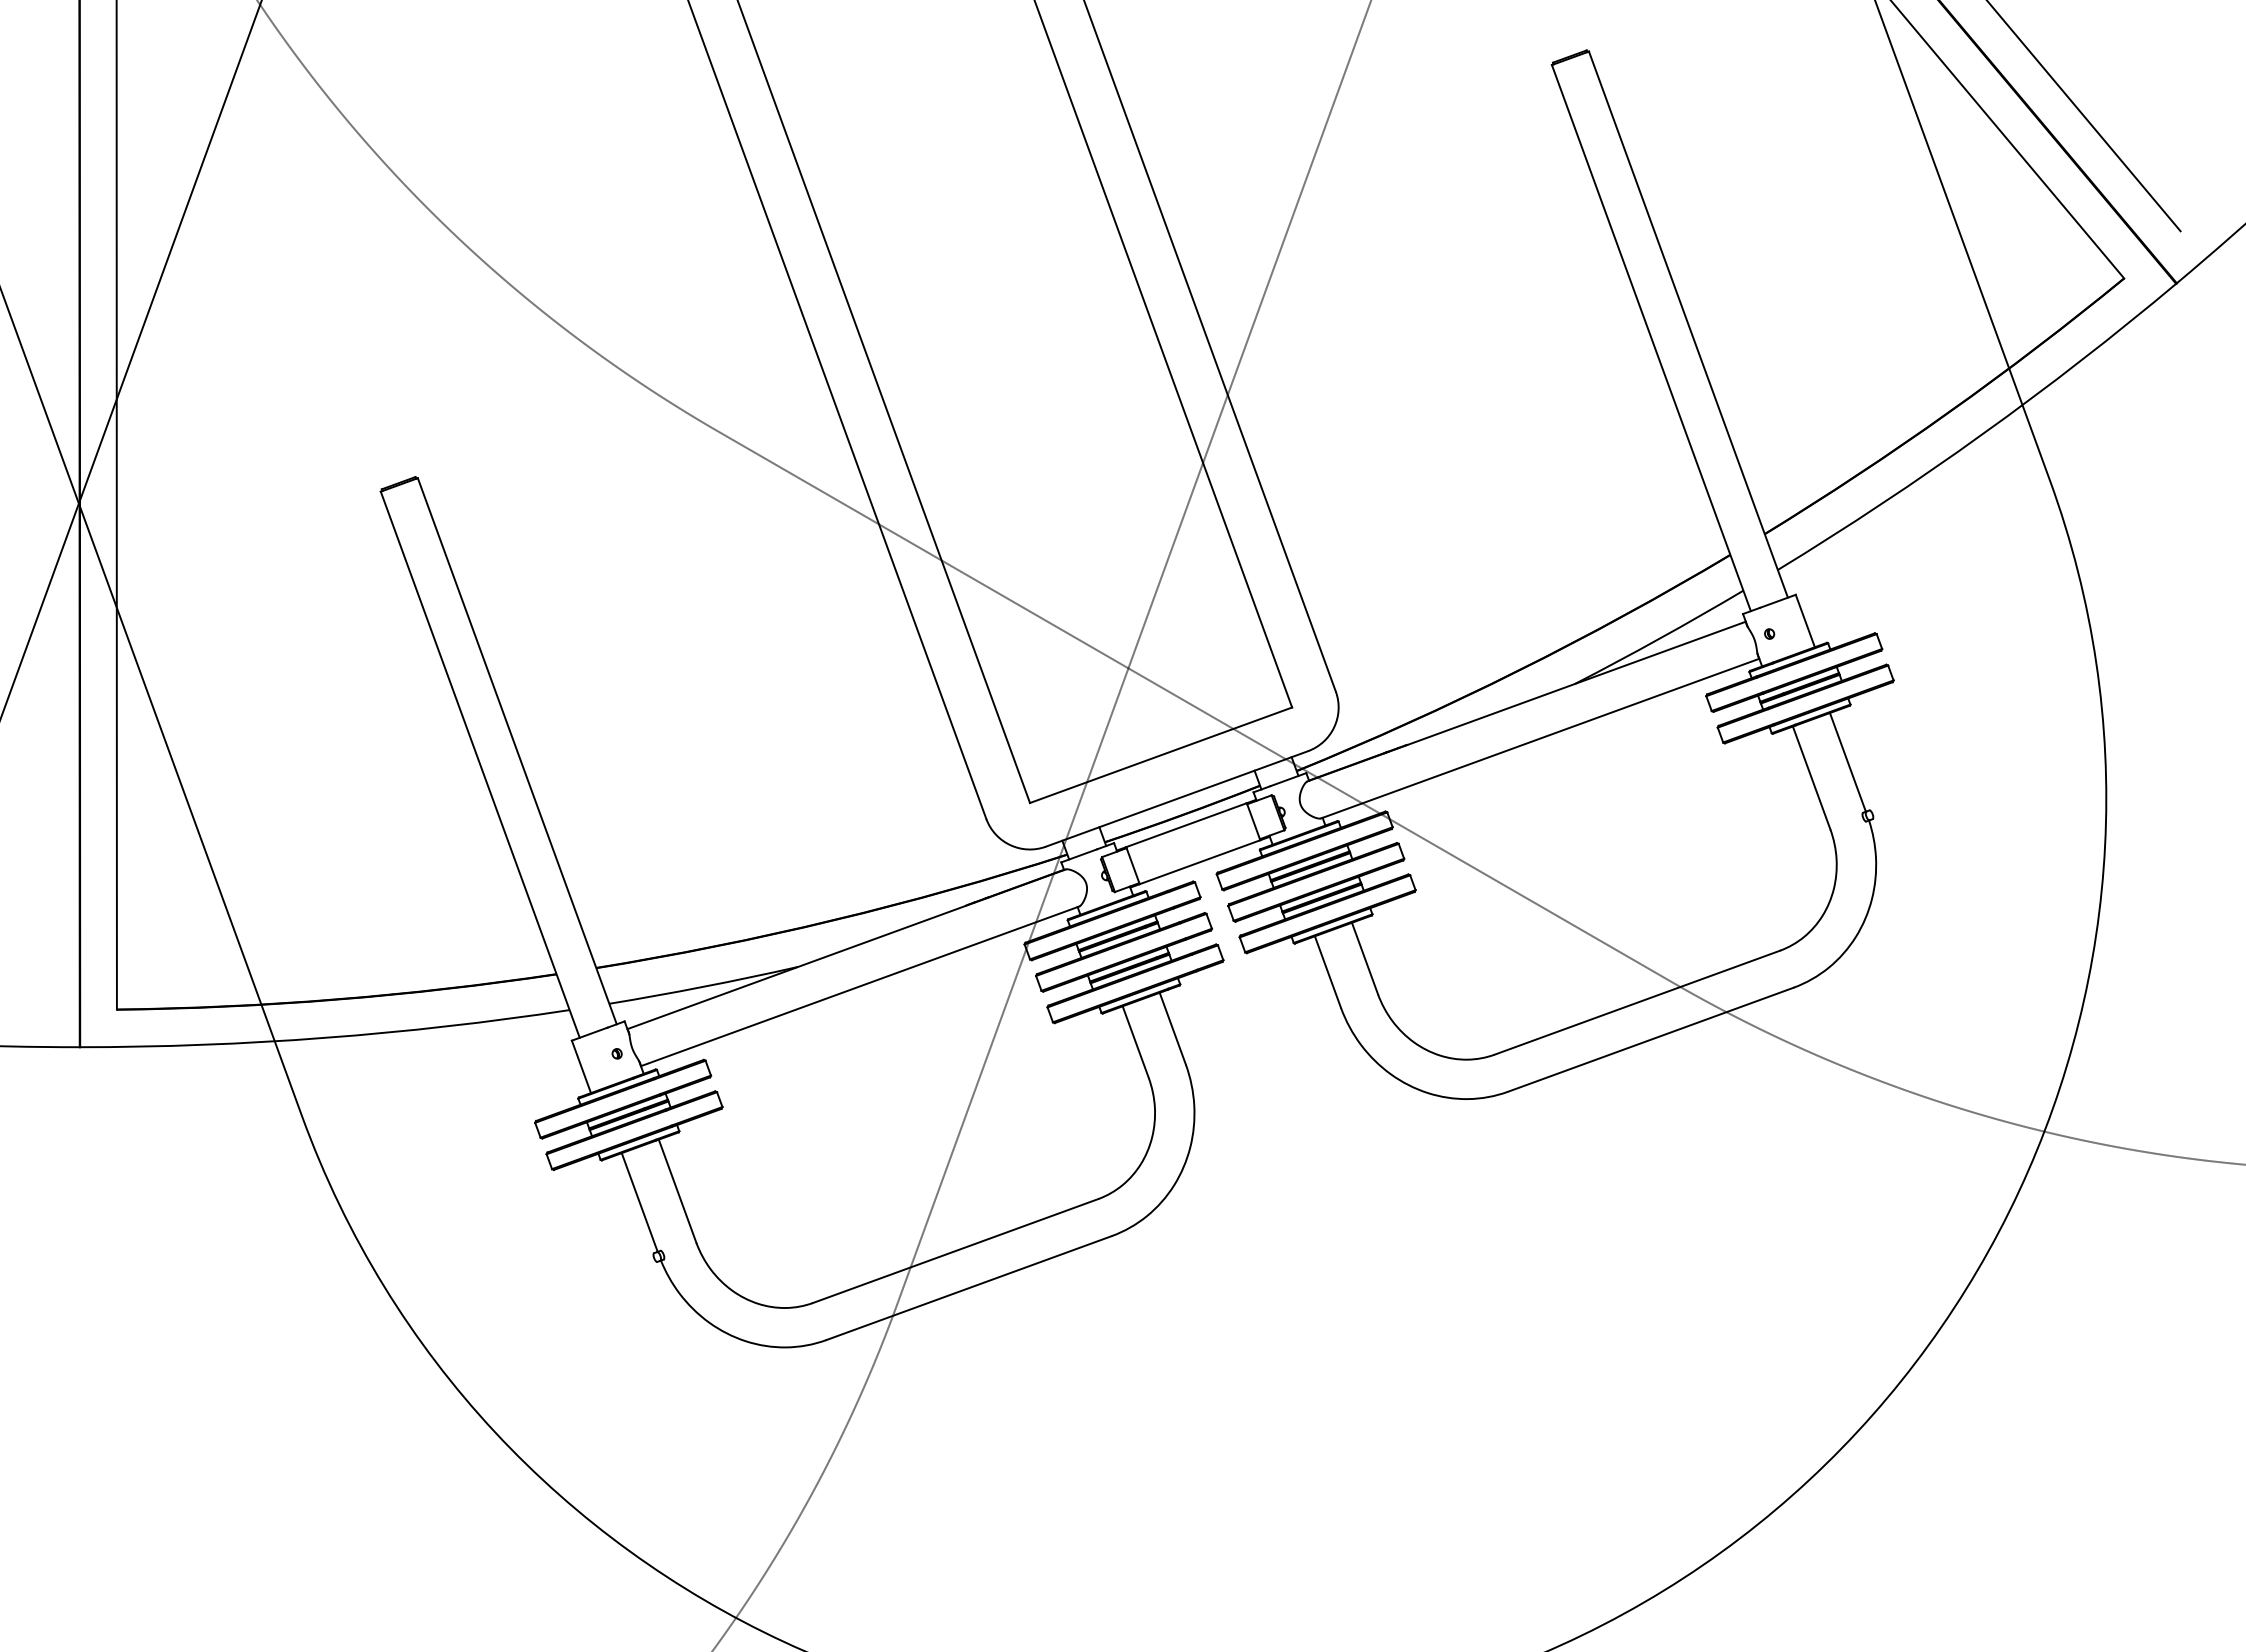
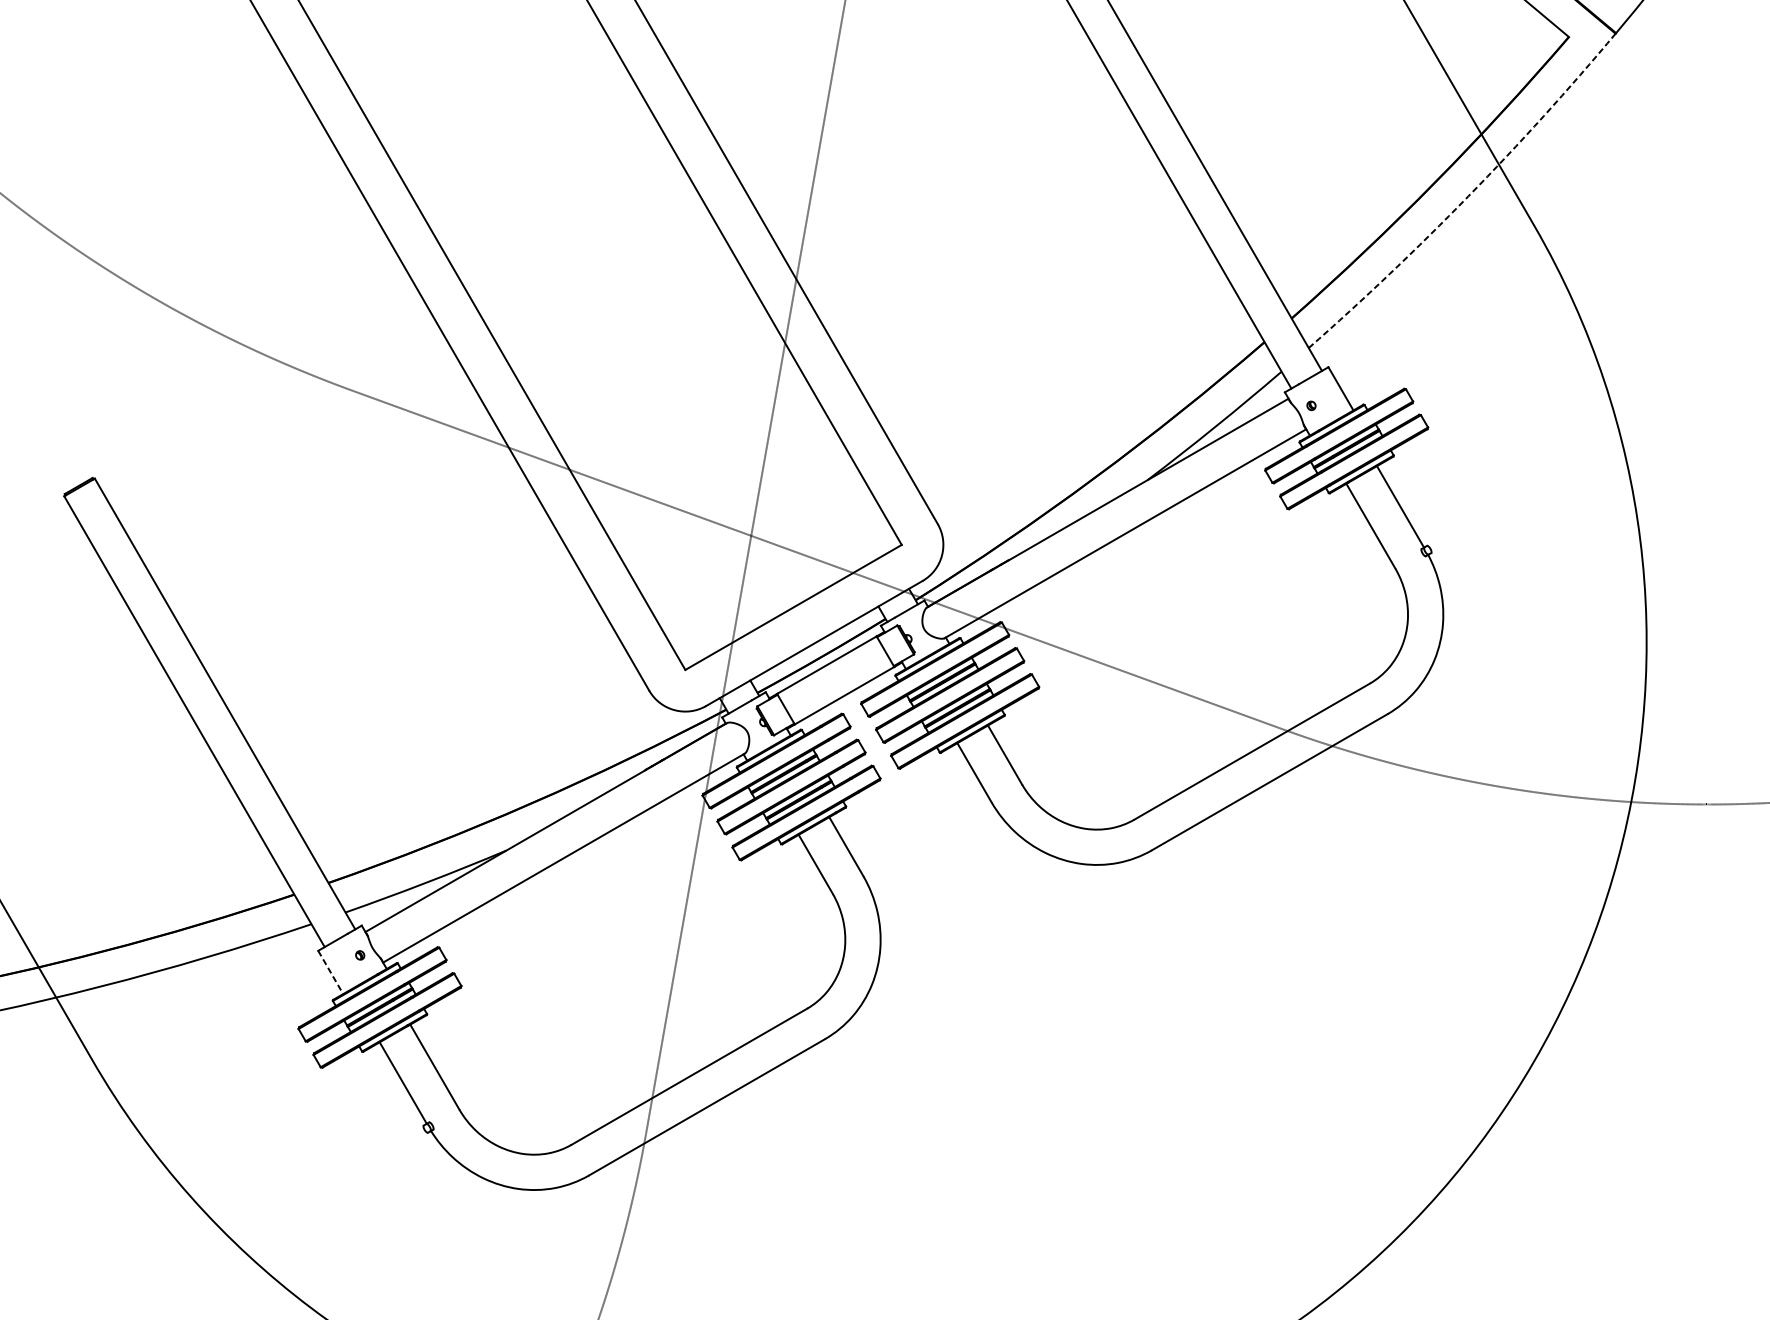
arc: (1982, 434) -> (1468, 196), solid -> dashed
line: (581, 1066) -> (330, 972), solid -> dashed

